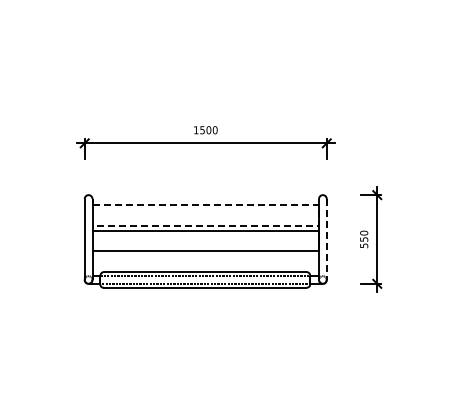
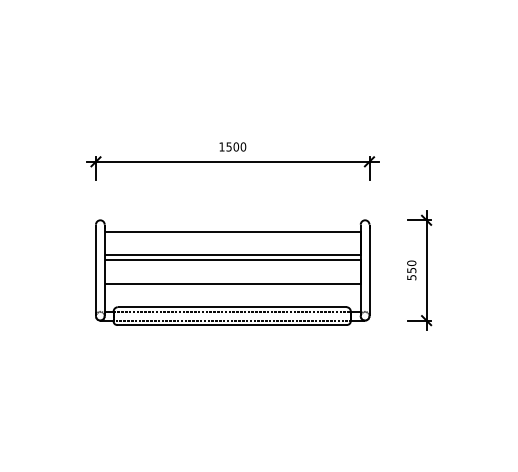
line: (319, 216) -> (361, 244), dashed -> solid
line: (326, 239) -> (369, 270), dashed -> solid

